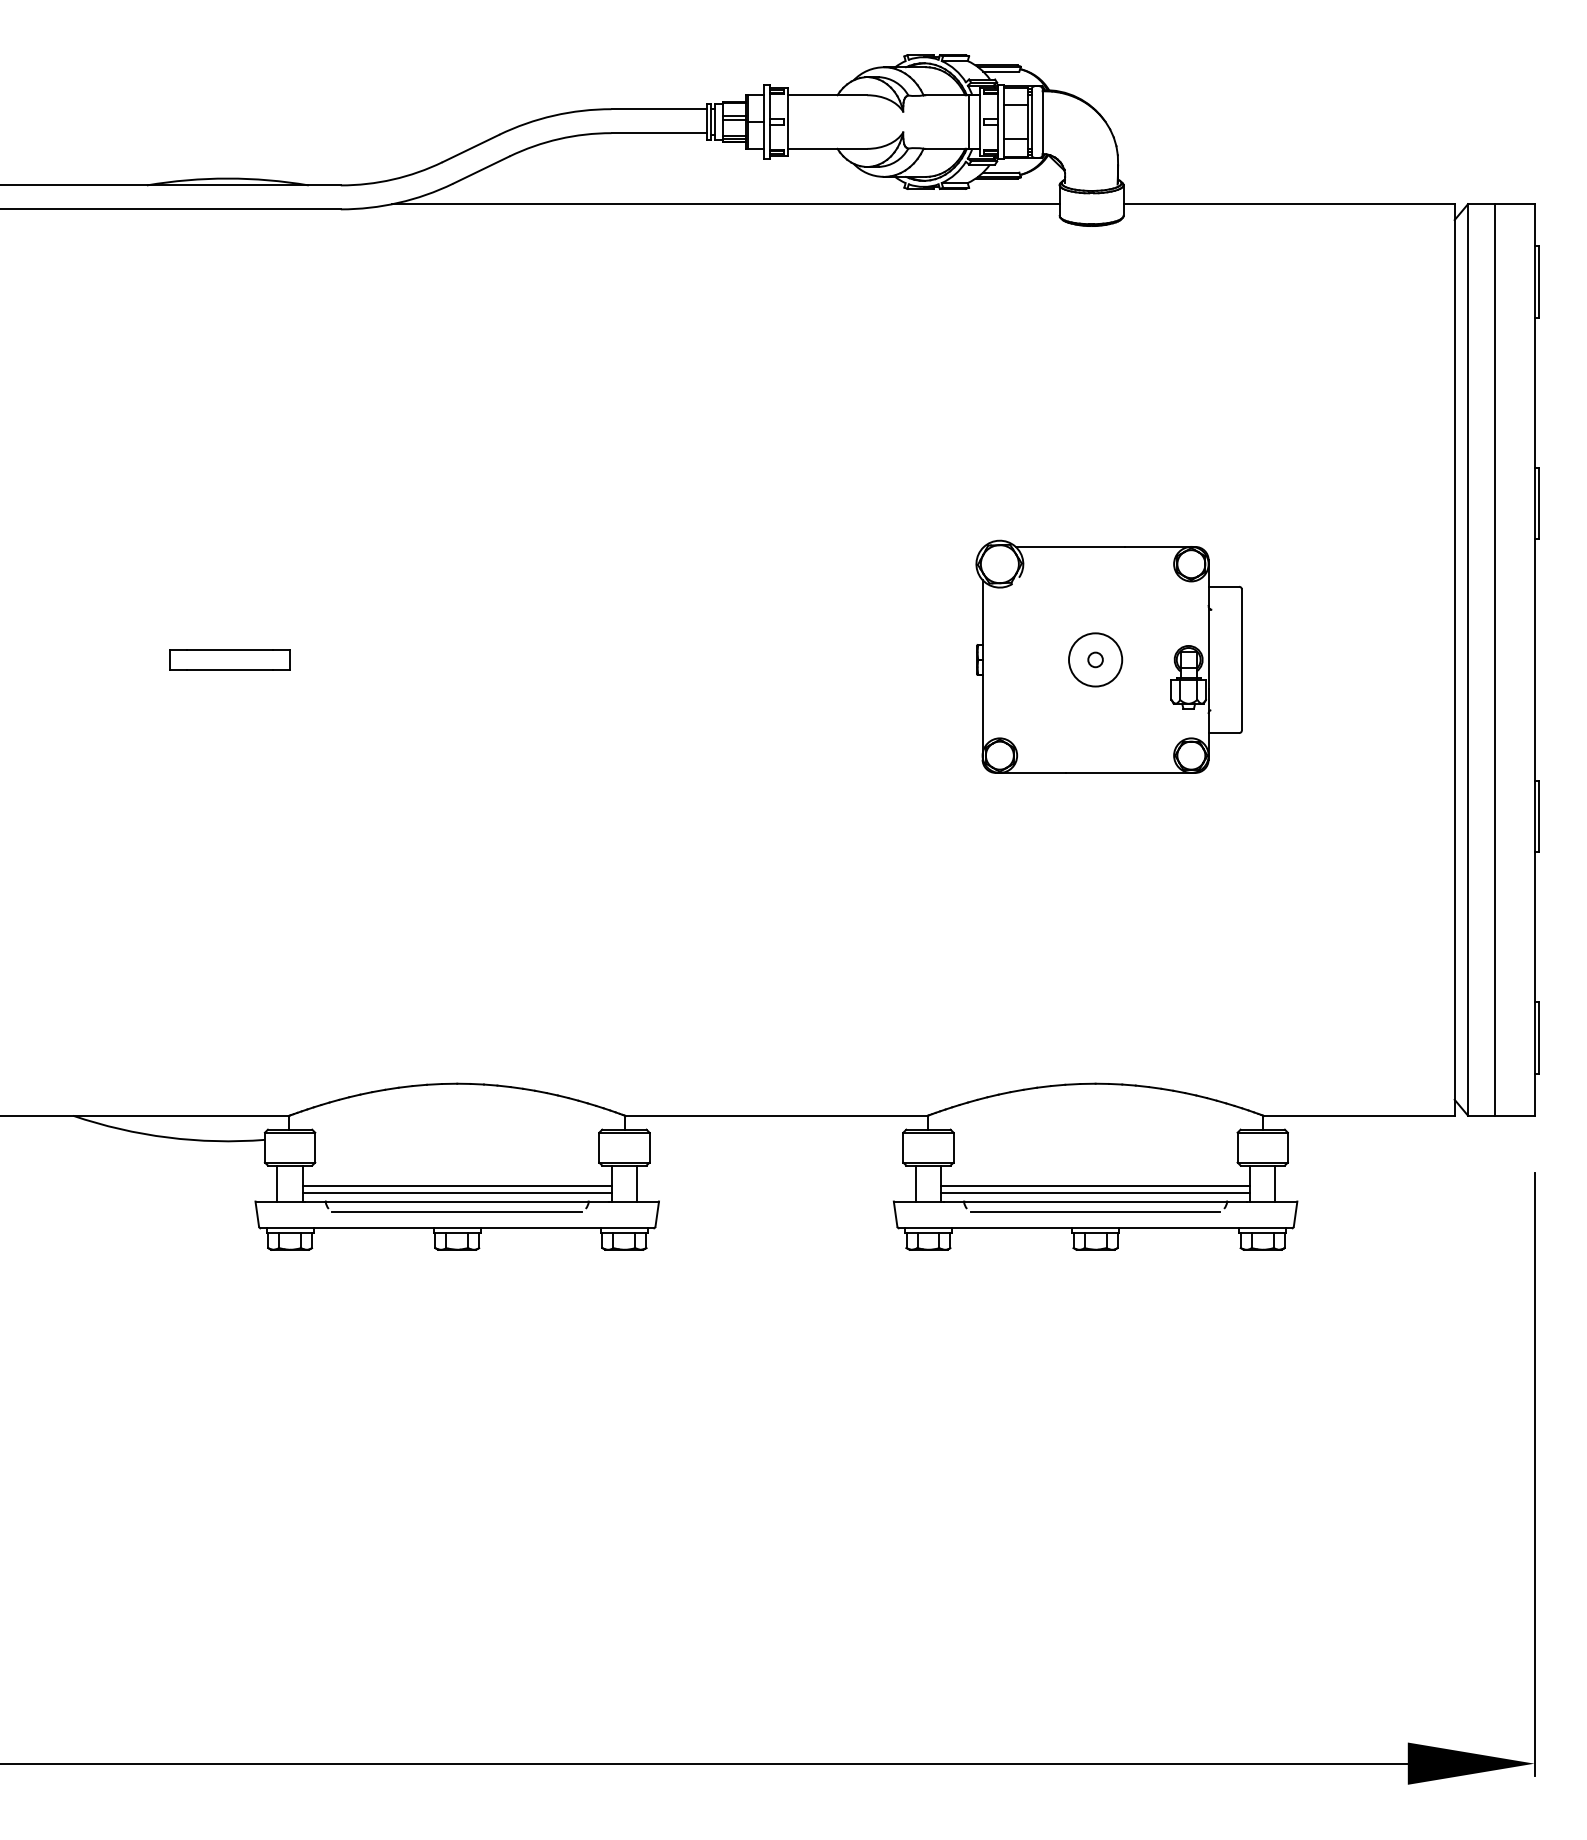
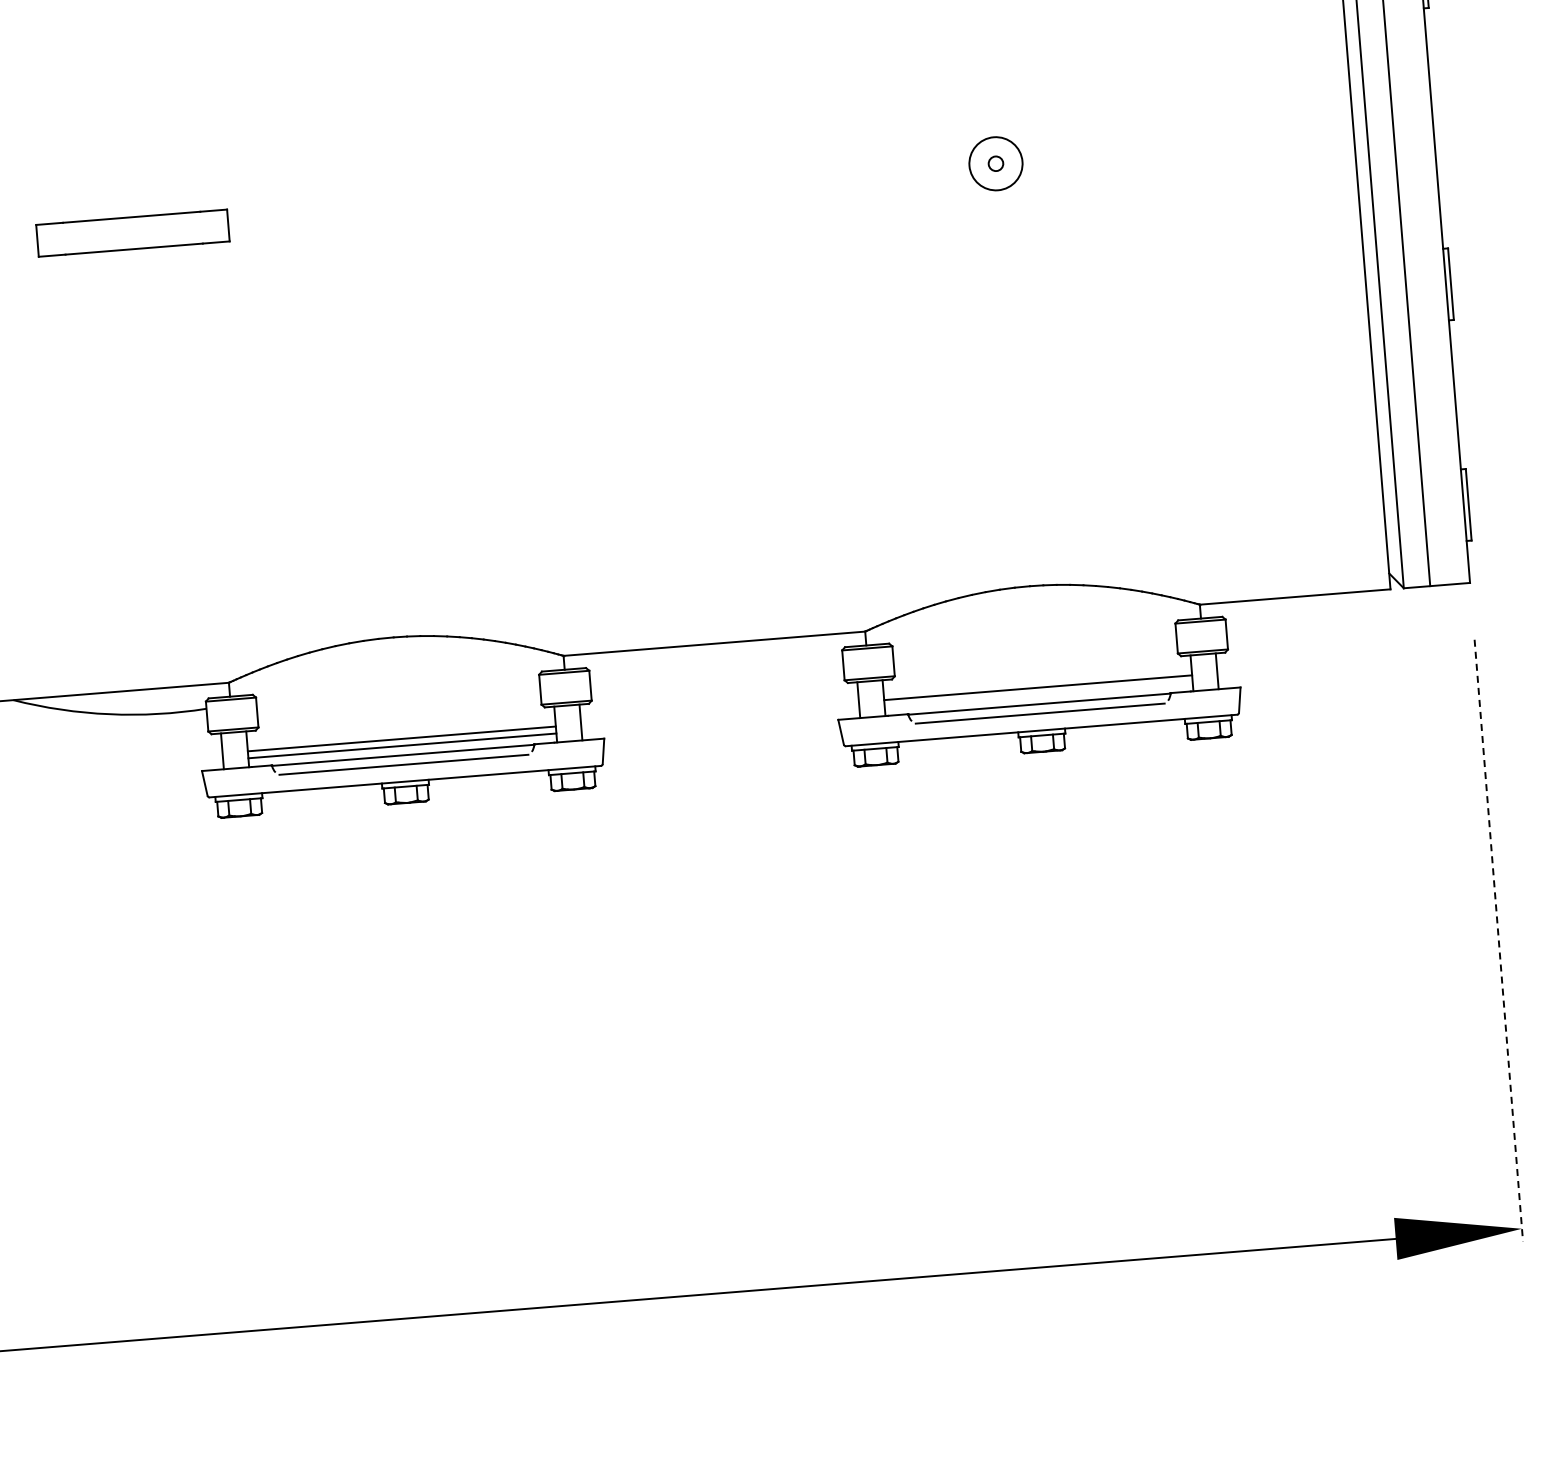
part: (1108, 656) -> (1008, 159), removed
part: (229, 659) -> (132, 232), size x1.6
line: (1095, 1192) -> (1038, 694), removed
line: (1534, 1474) -> (1498, 940), solid -> dashed

